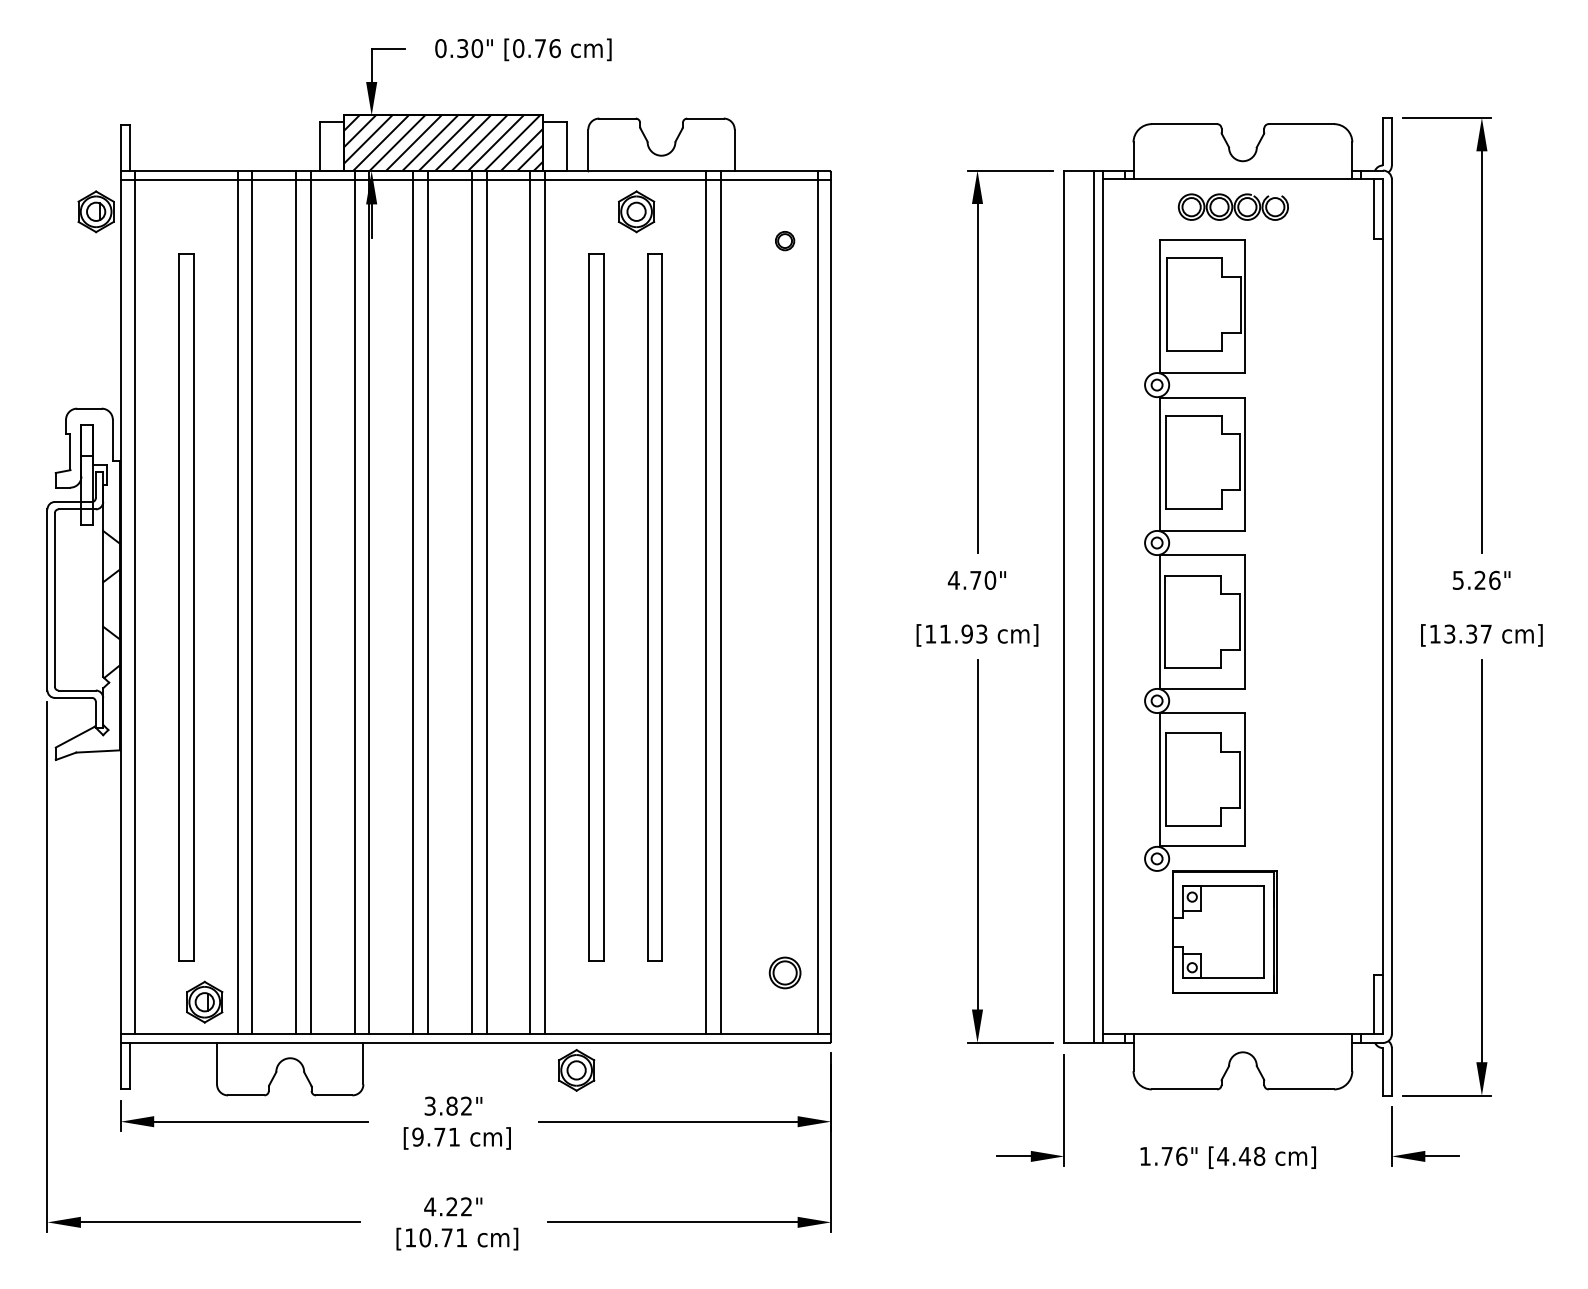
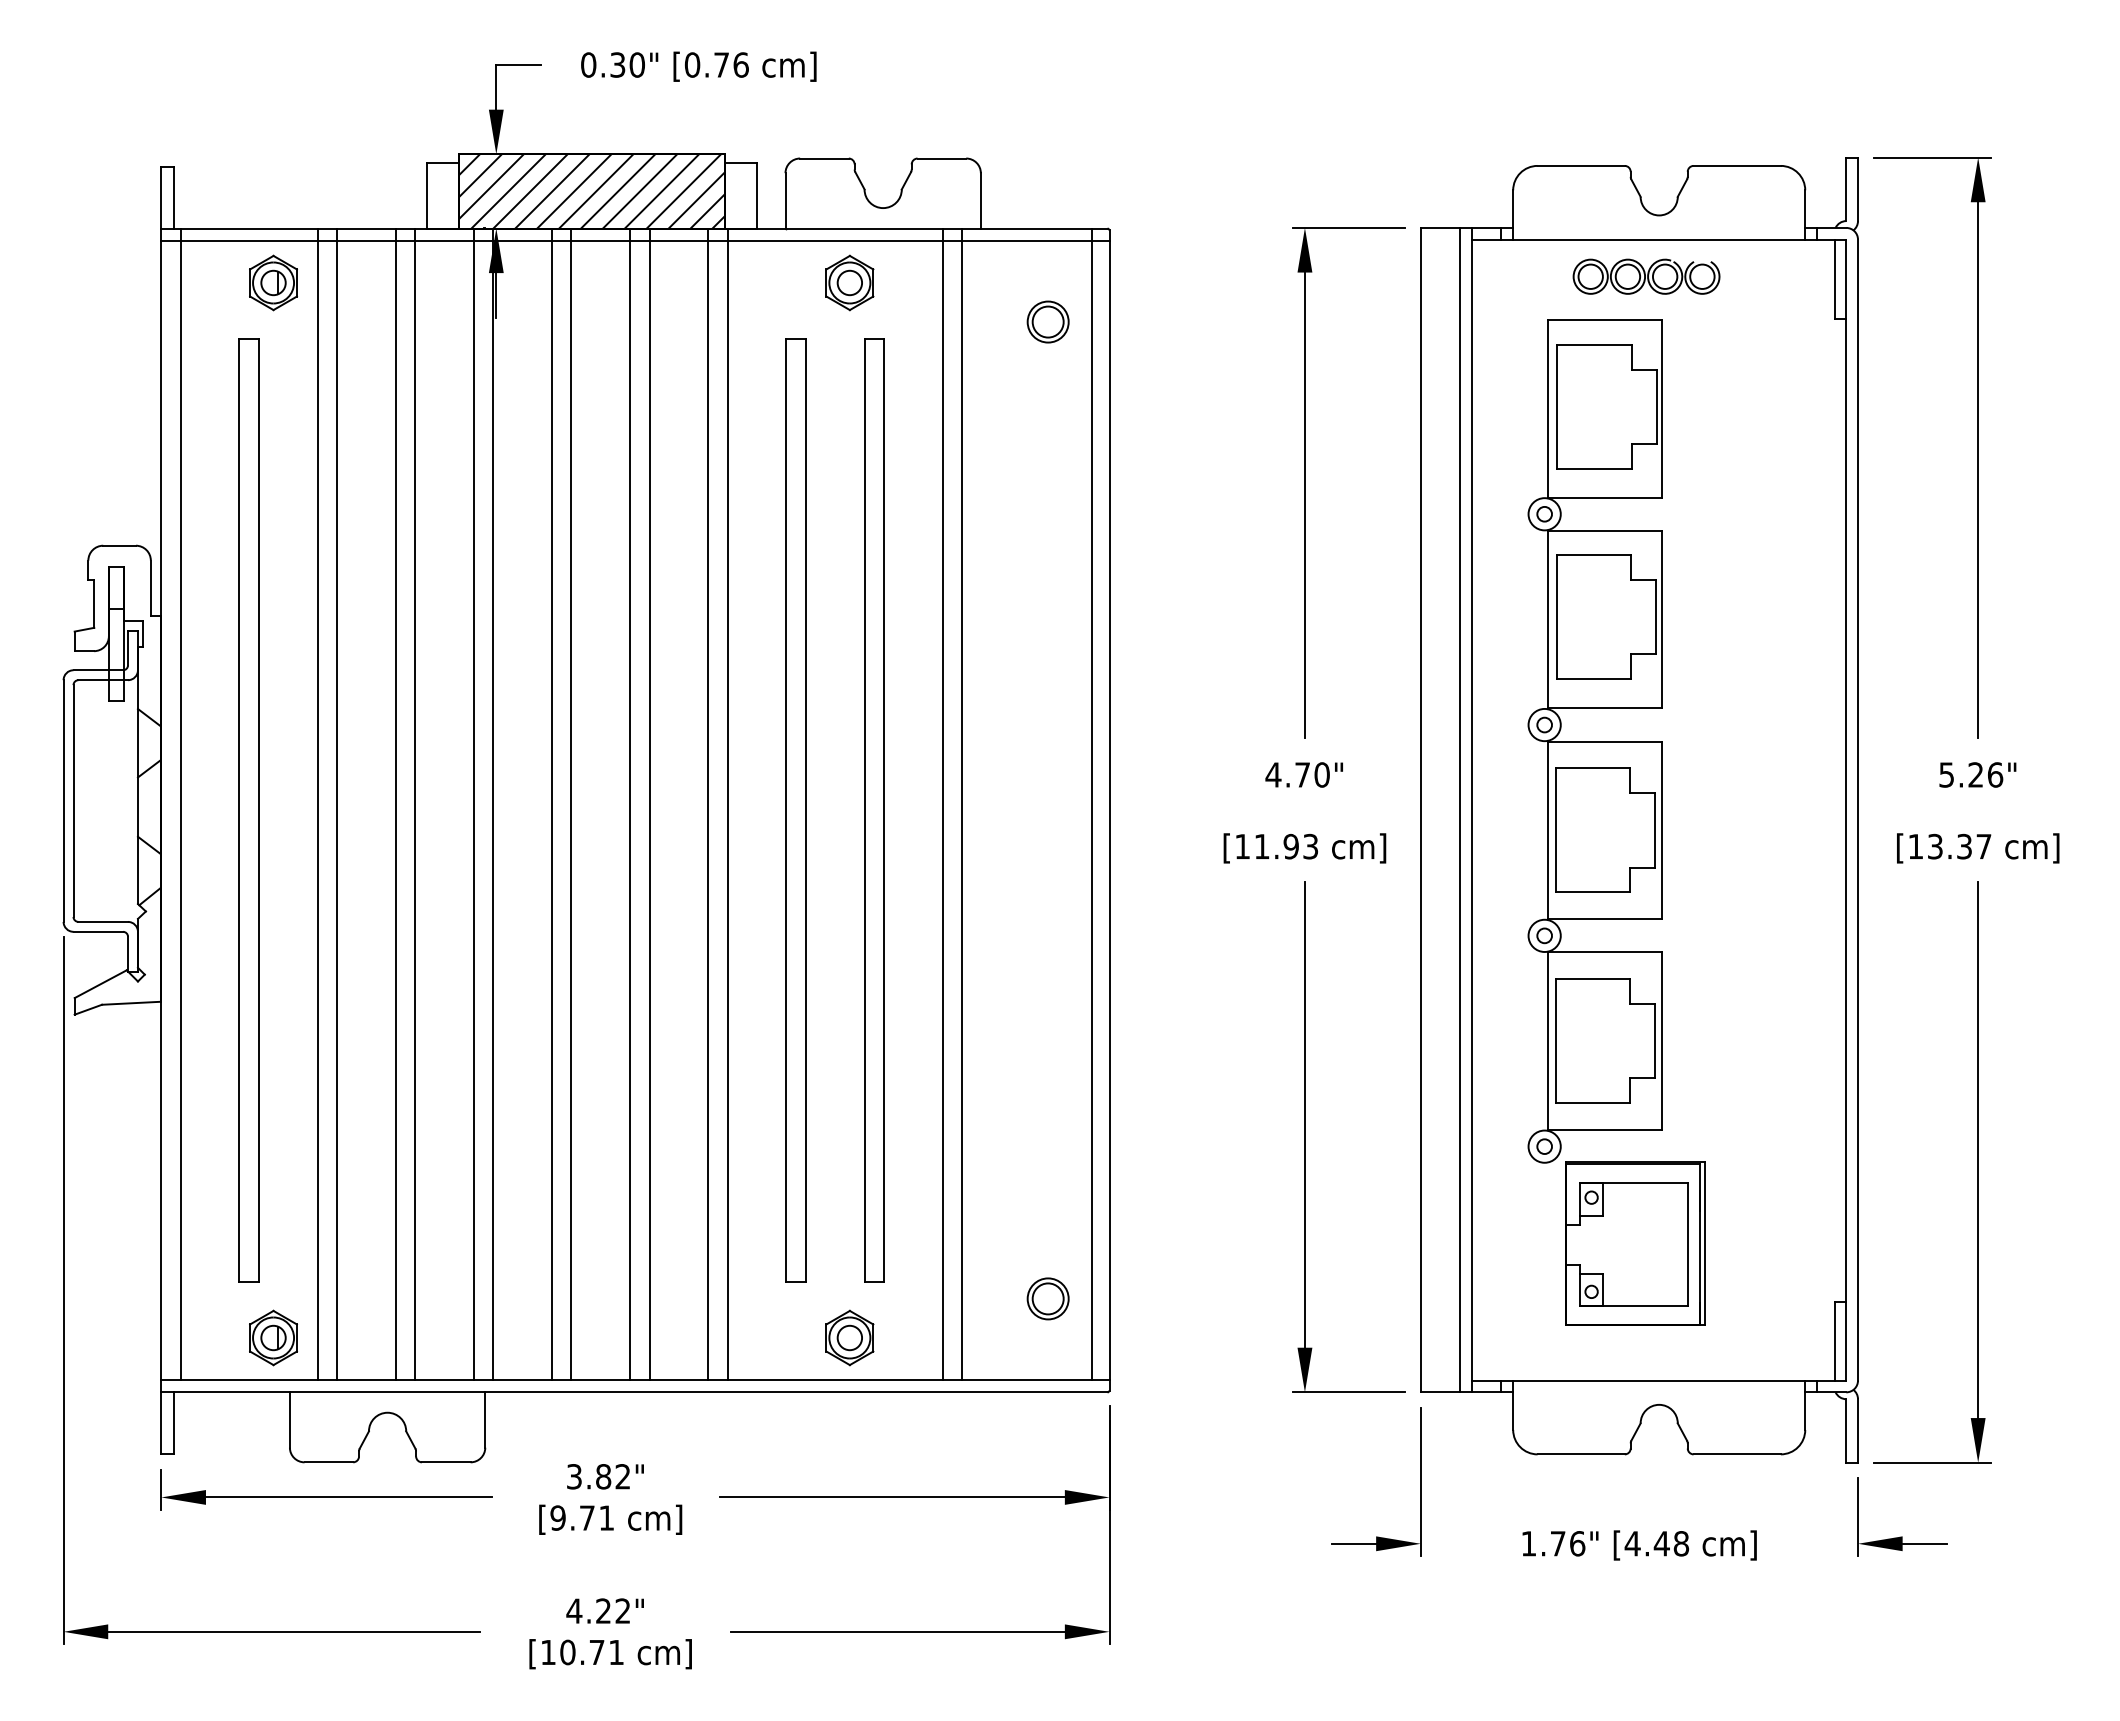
part: (96, 211) -> (273, 282), moved
part: (784, 240) -> (1047, 321), size x1.67
part: (576, 1070) -> (849, 1337), moved

